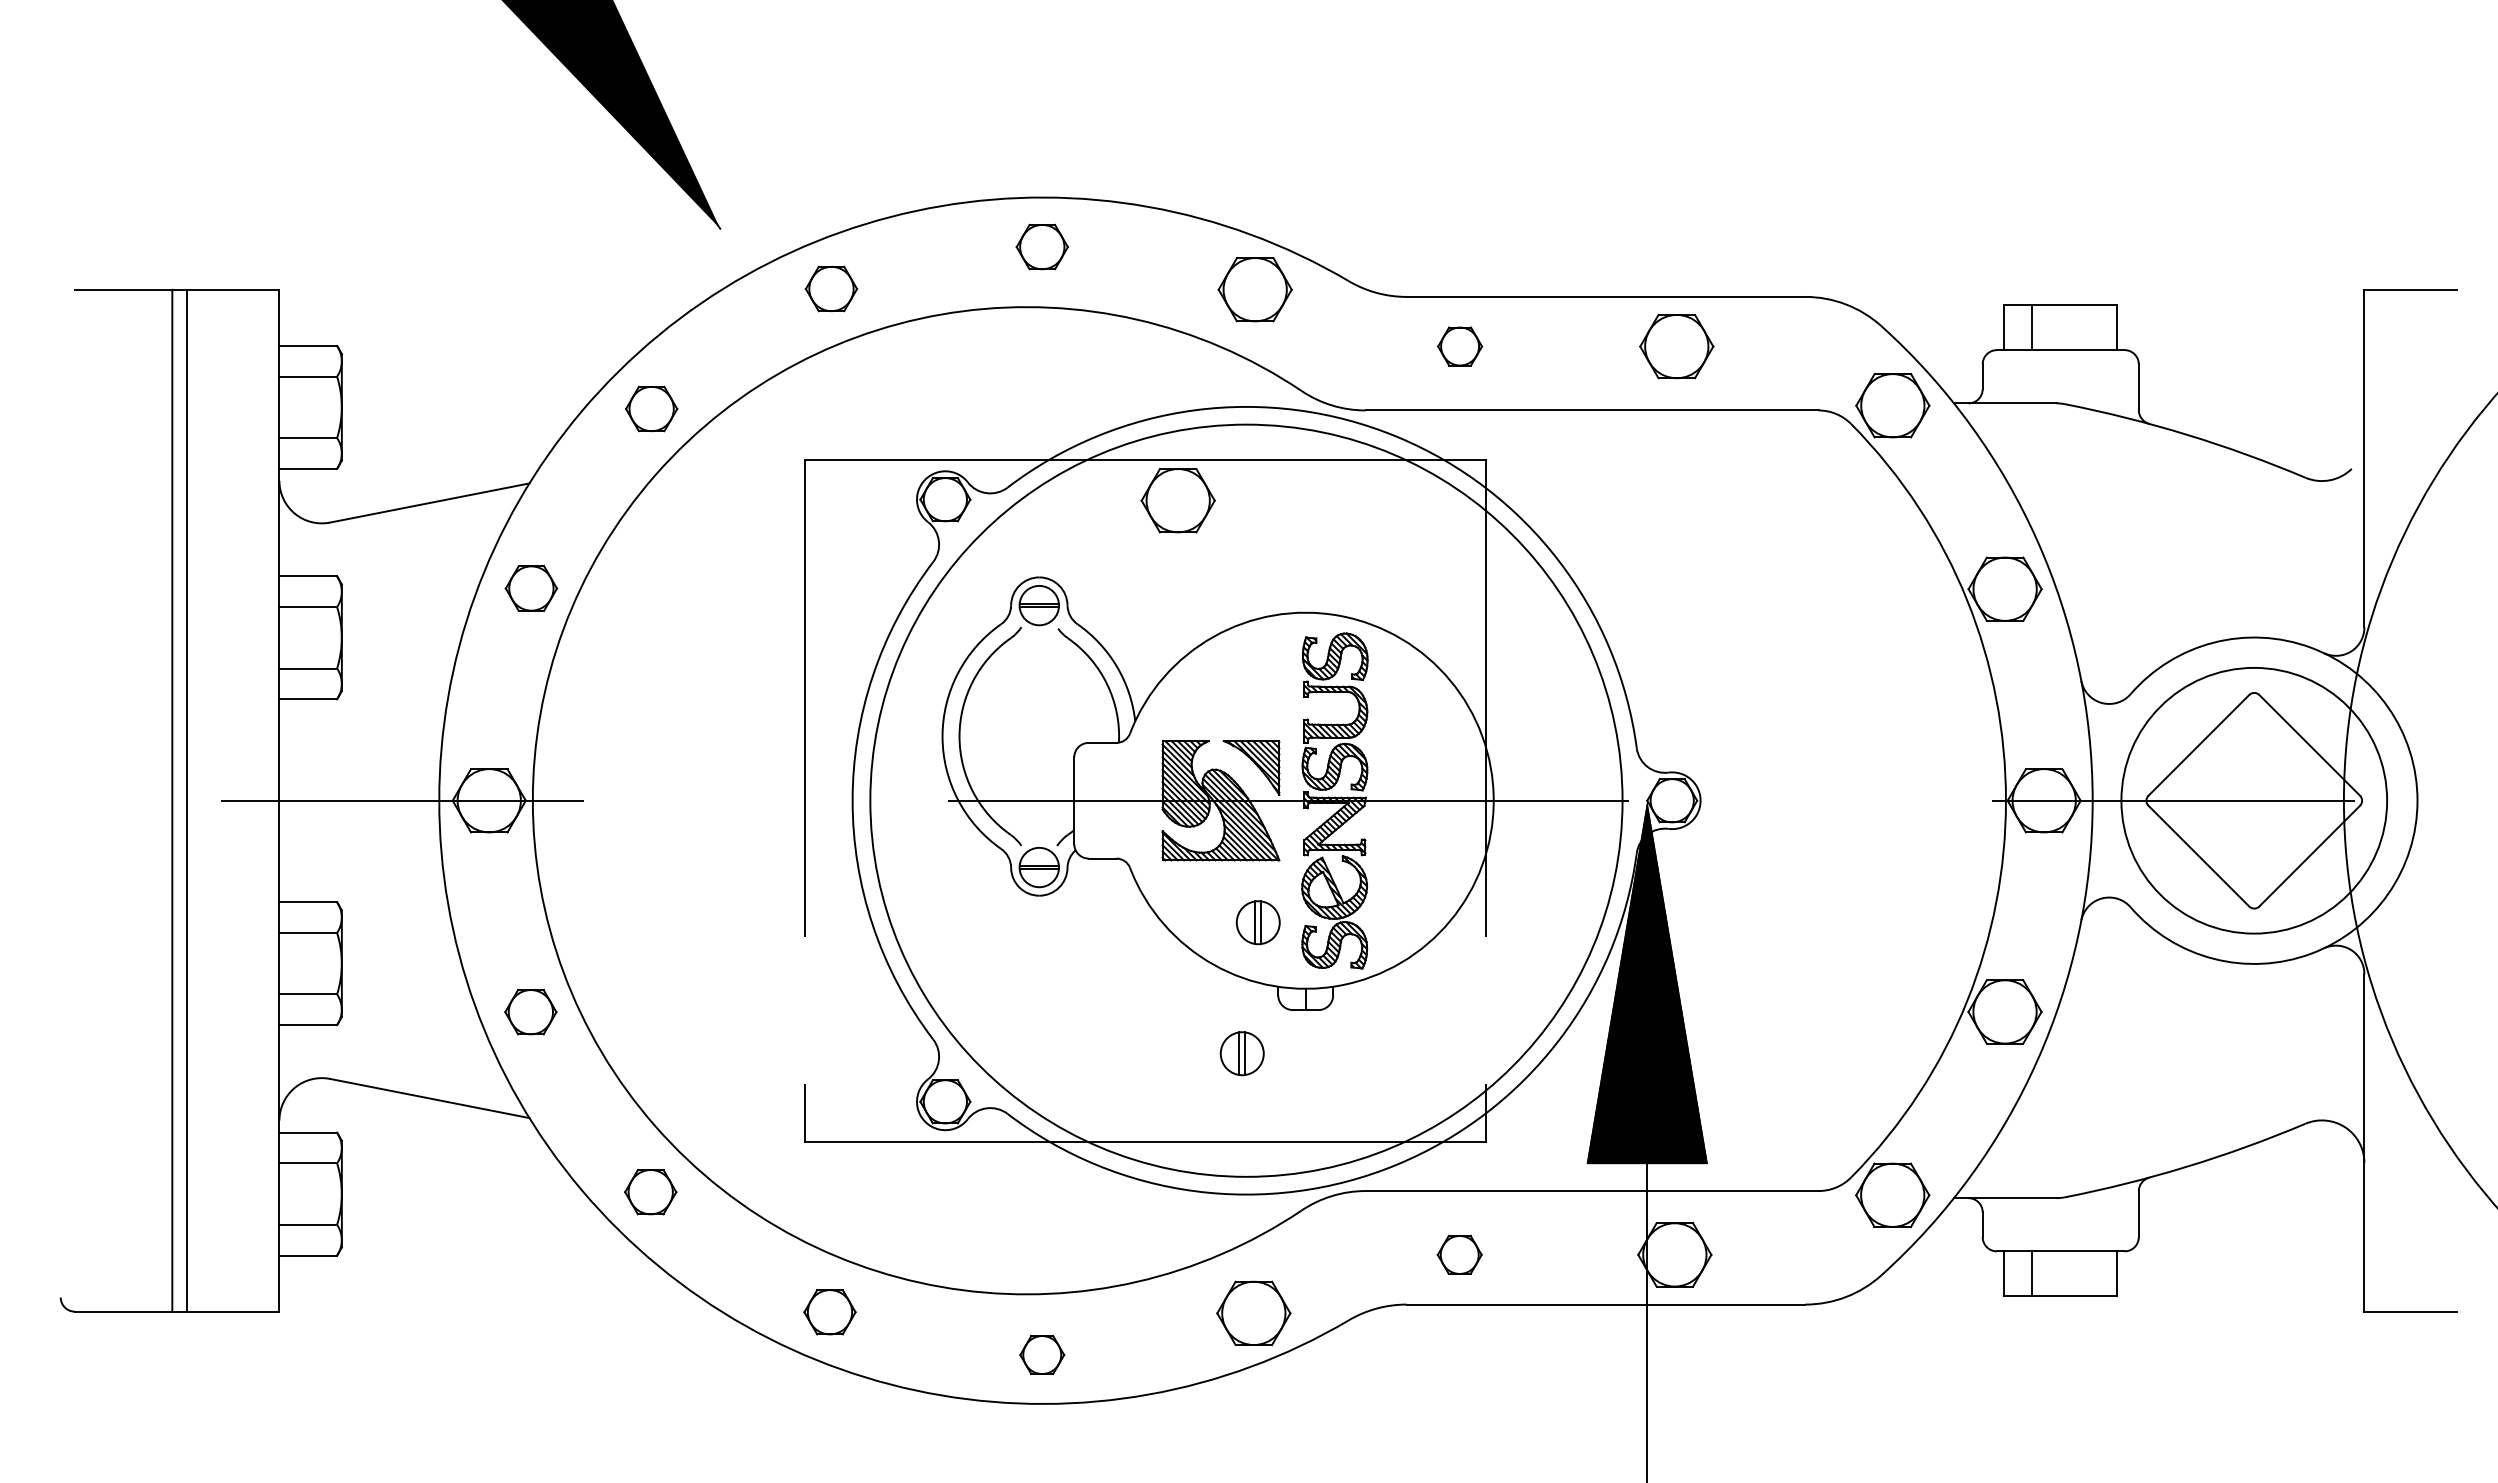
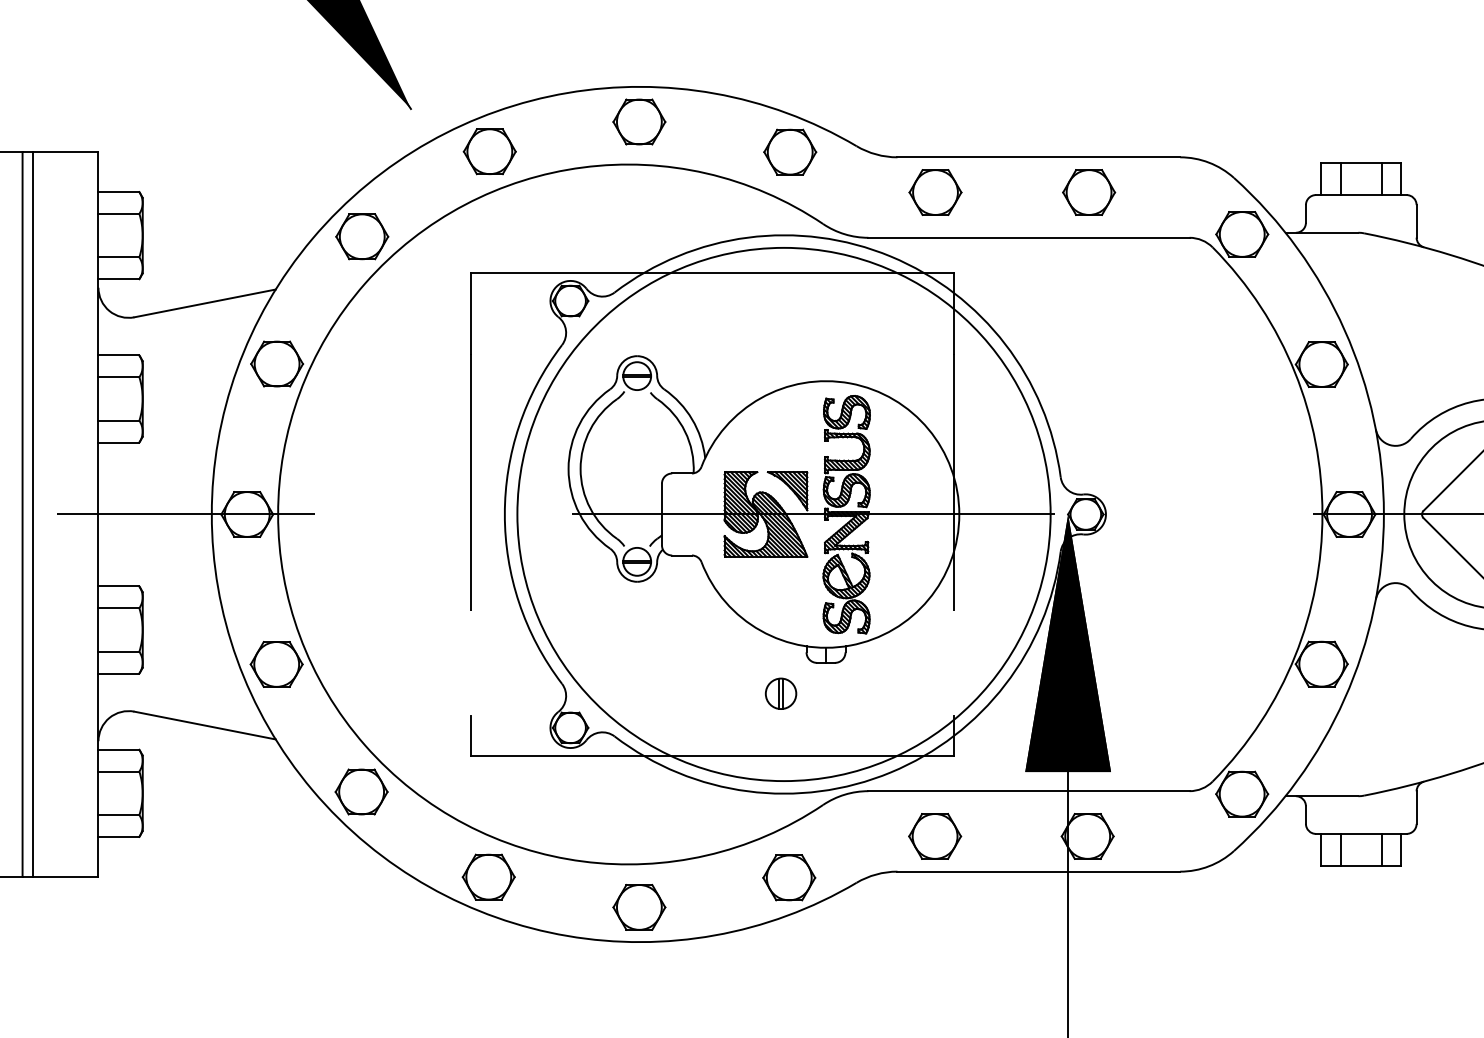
part: (1041, 246) -> (638, 121), size x1.43
part: (831, 288) -> (489, 151), size x1.43
line: (2089, 327) -> (1381, 179), added
part: (1459, 346) -> (935, 192), size x1.67
part: (651, 408) -> (362, 236), size x1.43
part: (1177, 500) -> (735, 301), removed
part: (531, 588) -> (277, 364), size x1.43
part: (1257, 922) -> (791, 600), removed
part: (530, 1011) -> (276, 663), size x1.43
part: (650, 1191) -> (361, 791), size x1.43
part: (1459, 1254) -> (935, 836), size x1.67
line: (2089, 1273) -> (1381, 849), added
part: (829, 1311) -> (488, 876), size x1.43
part: (1041, 1354) -> (638, 907), size x1.67

